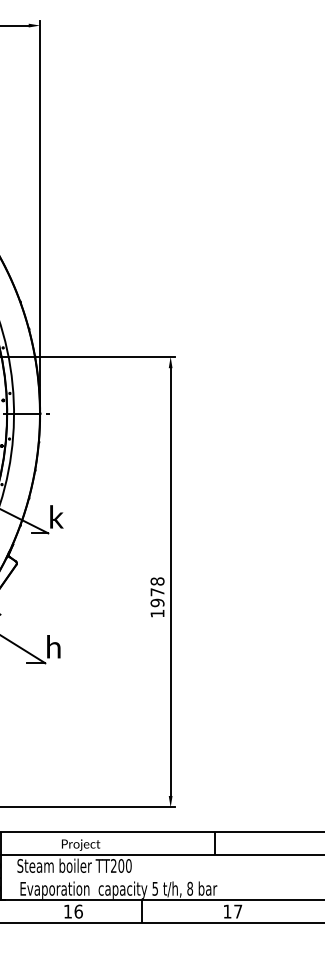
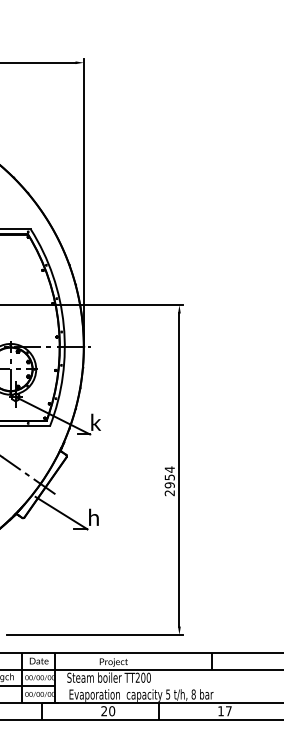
text: (157, 597) -> (169, 481), 1978 -> 2954
text: (73, 912) -> (108, 711), 16 -> 20

